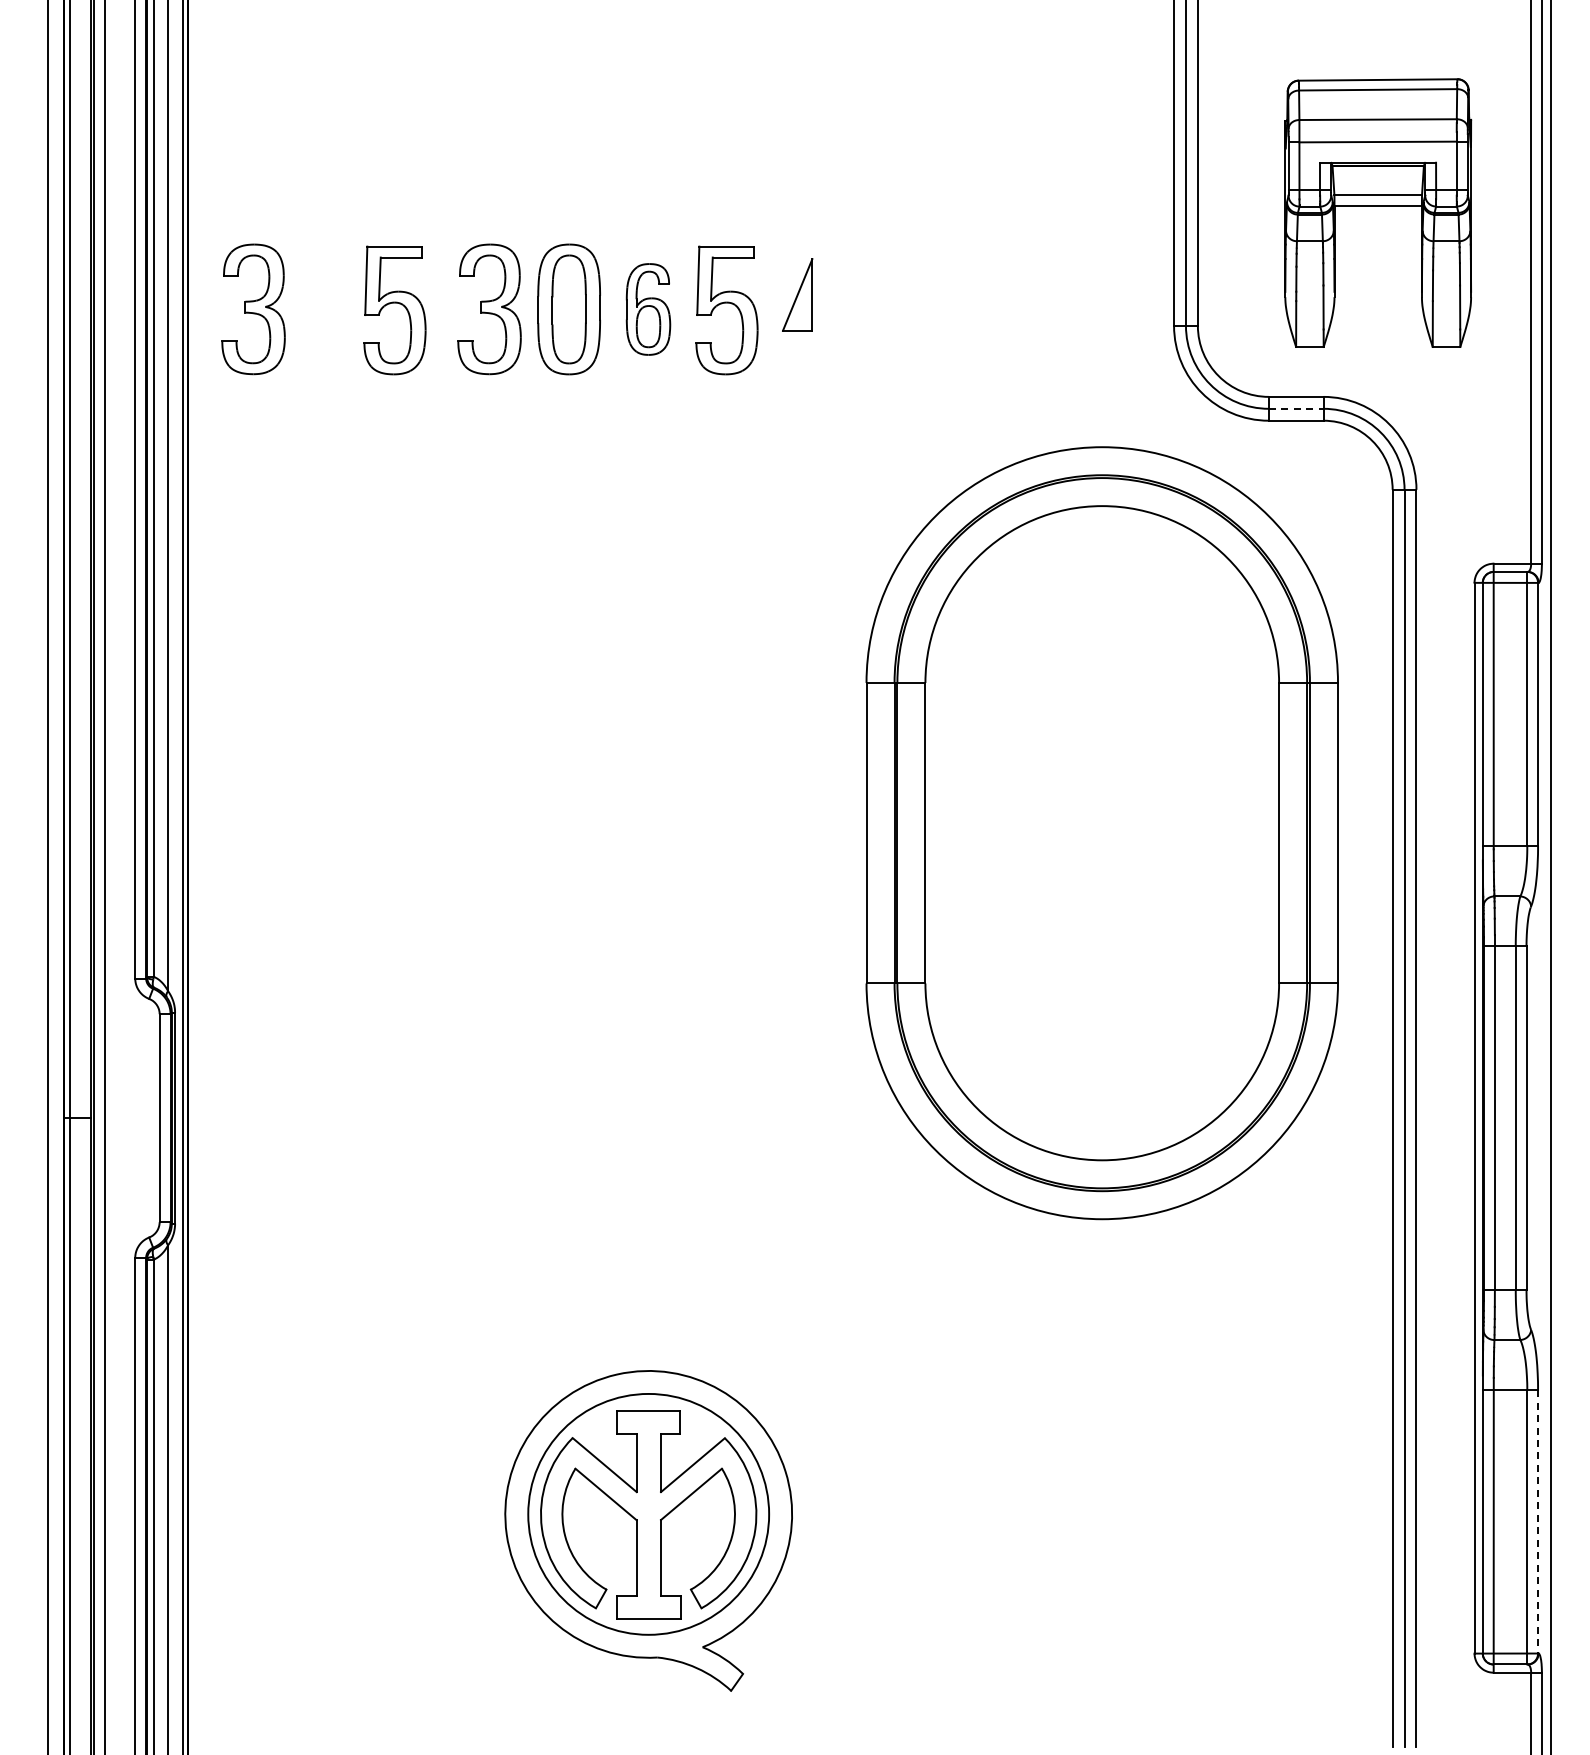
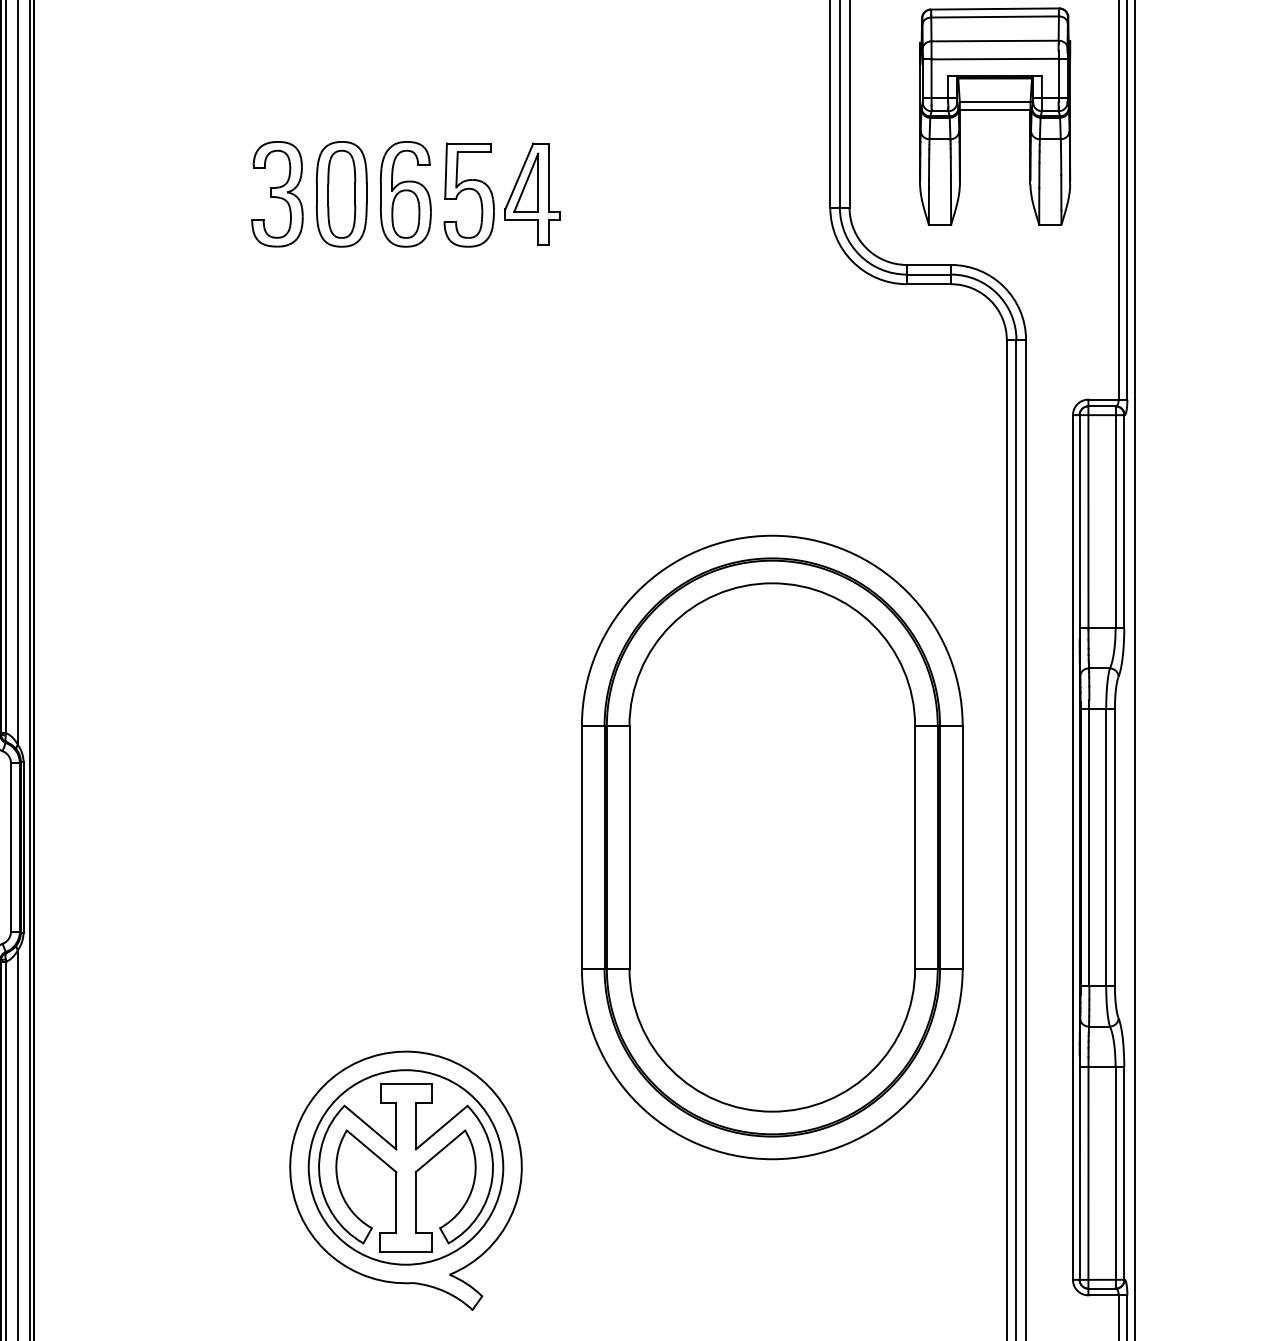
part: (394, 303) -> (200, 189), removed
part: (804, 308) -> (531, 193), added
part: (253, 309) -> (86, 194), removed
part: (648, 309) -> (405, 194), size x1.43
line: (1296, 408) -> (929, 274), dashed -> solid
part: (1101, 833) -> (771, 847), moved
line: (1538, 1521) -> (1124, 1173), dashed -> solid

